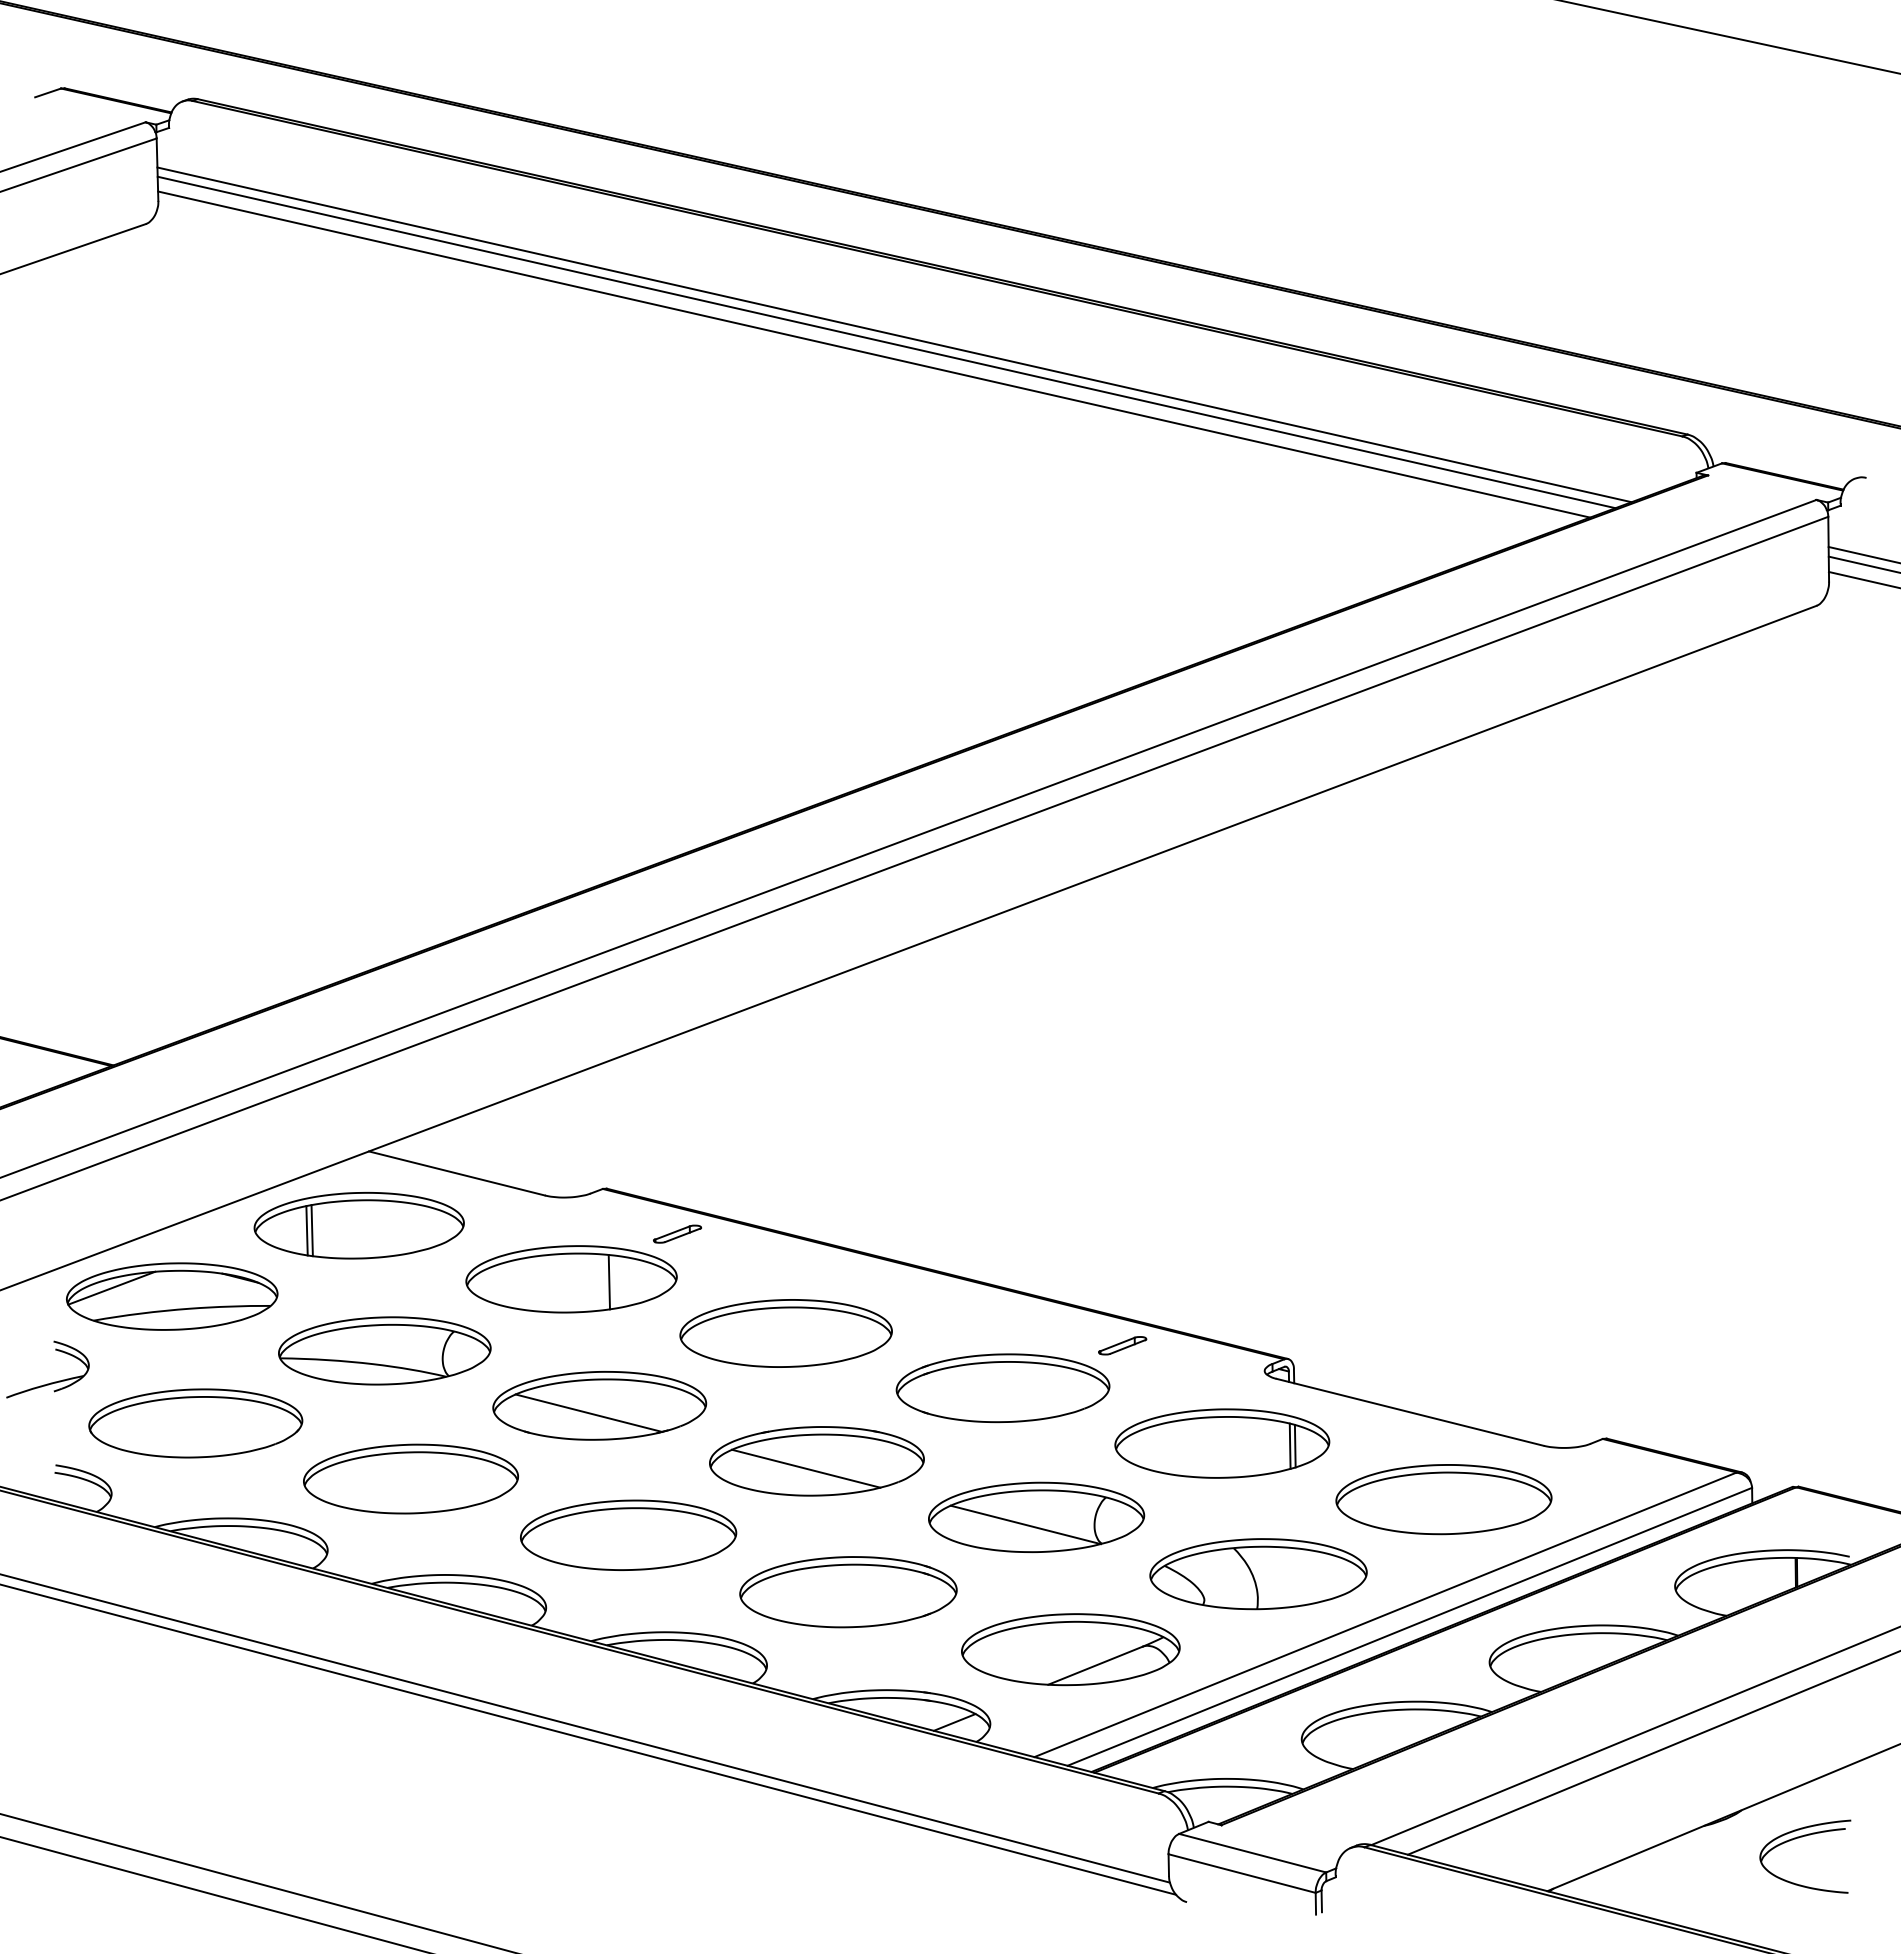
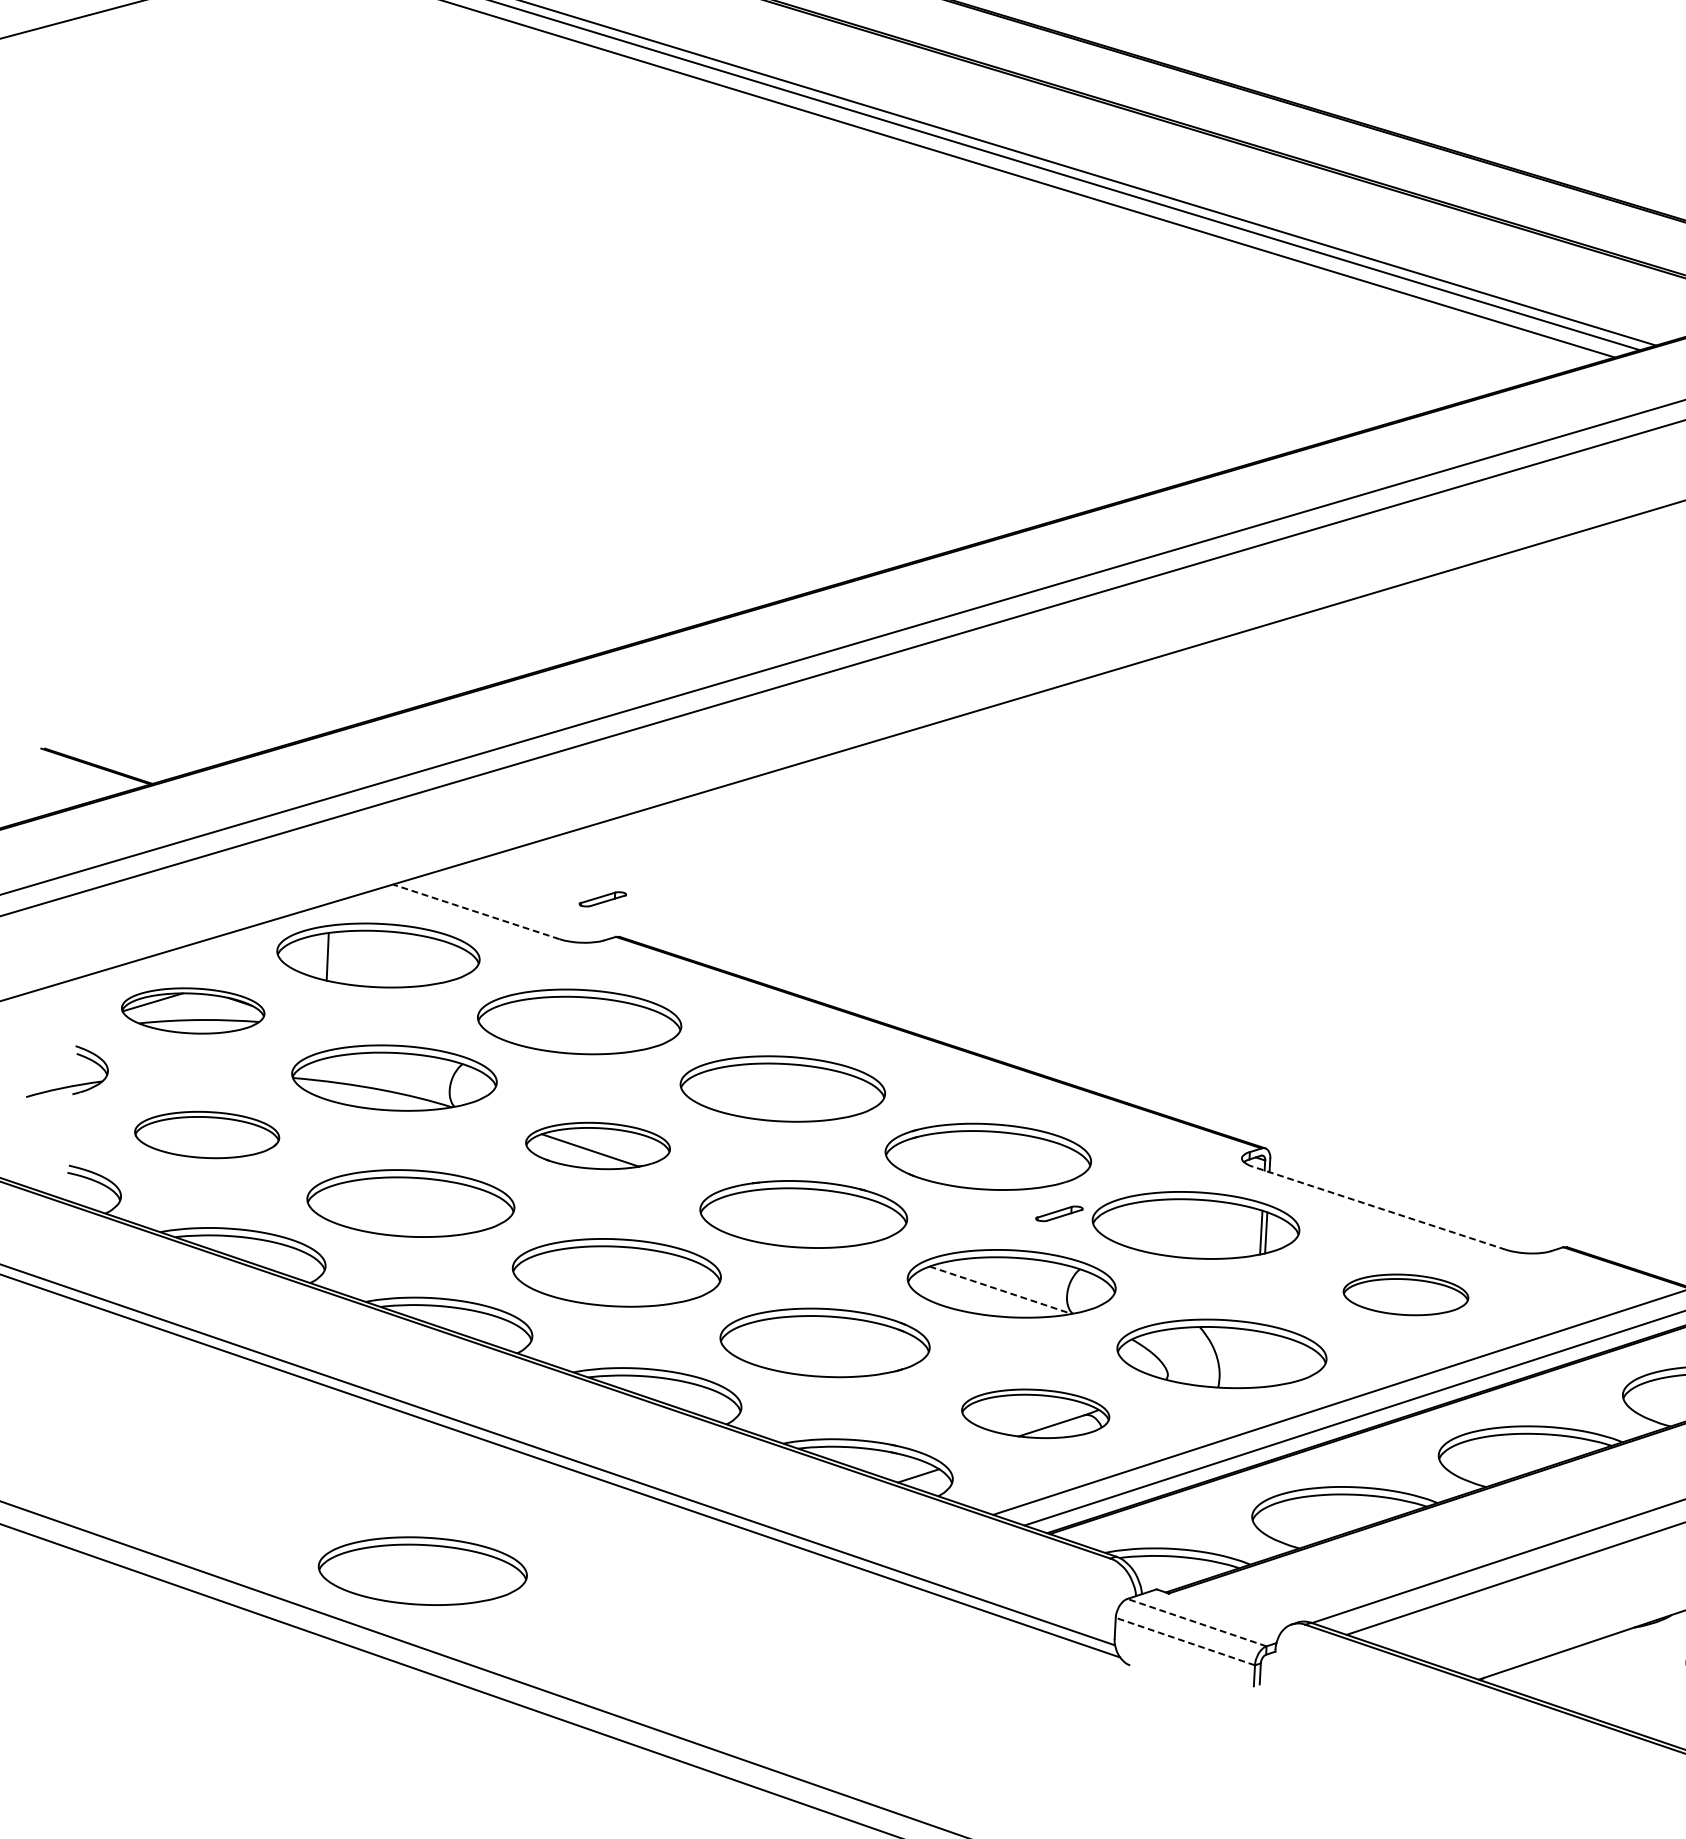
line: (456, 1173) -> (475, 911), solid -> dashed
line: (311, 1230) -> (332, 956), removed
part: (677, 1233) -> (602, 898), moved
line: (609, 1282) -> (615, 1027), removed
part: (172, 1296) -> (193, 1010), size x0.7
part: (1122, 1345) -> (1059, 1213), moved
part: (599, 1405) -> (597, 1145), size x0.7
line: (1410, 1412) -> (1379, 1208), solid -> dashed
part: (195, 1423) -> (206, 1135), size x0.7
line: (805, 1468) -> (792, 1220), removed
part: (1443, 1499) -> (1405, 1294), size x0.6
line: (1025, 1524) -> (1000, 1289), solid -> dashed
part: (1070, 1649) -> (1035, 1413), size x0.7
line: (1252, 1853) -> (1196, 1622), solid -> dashed
part: (450, 1856) -> (422, 1570), added
line: (1241, 1873) -> (1184, 1641), solid -> dashed

